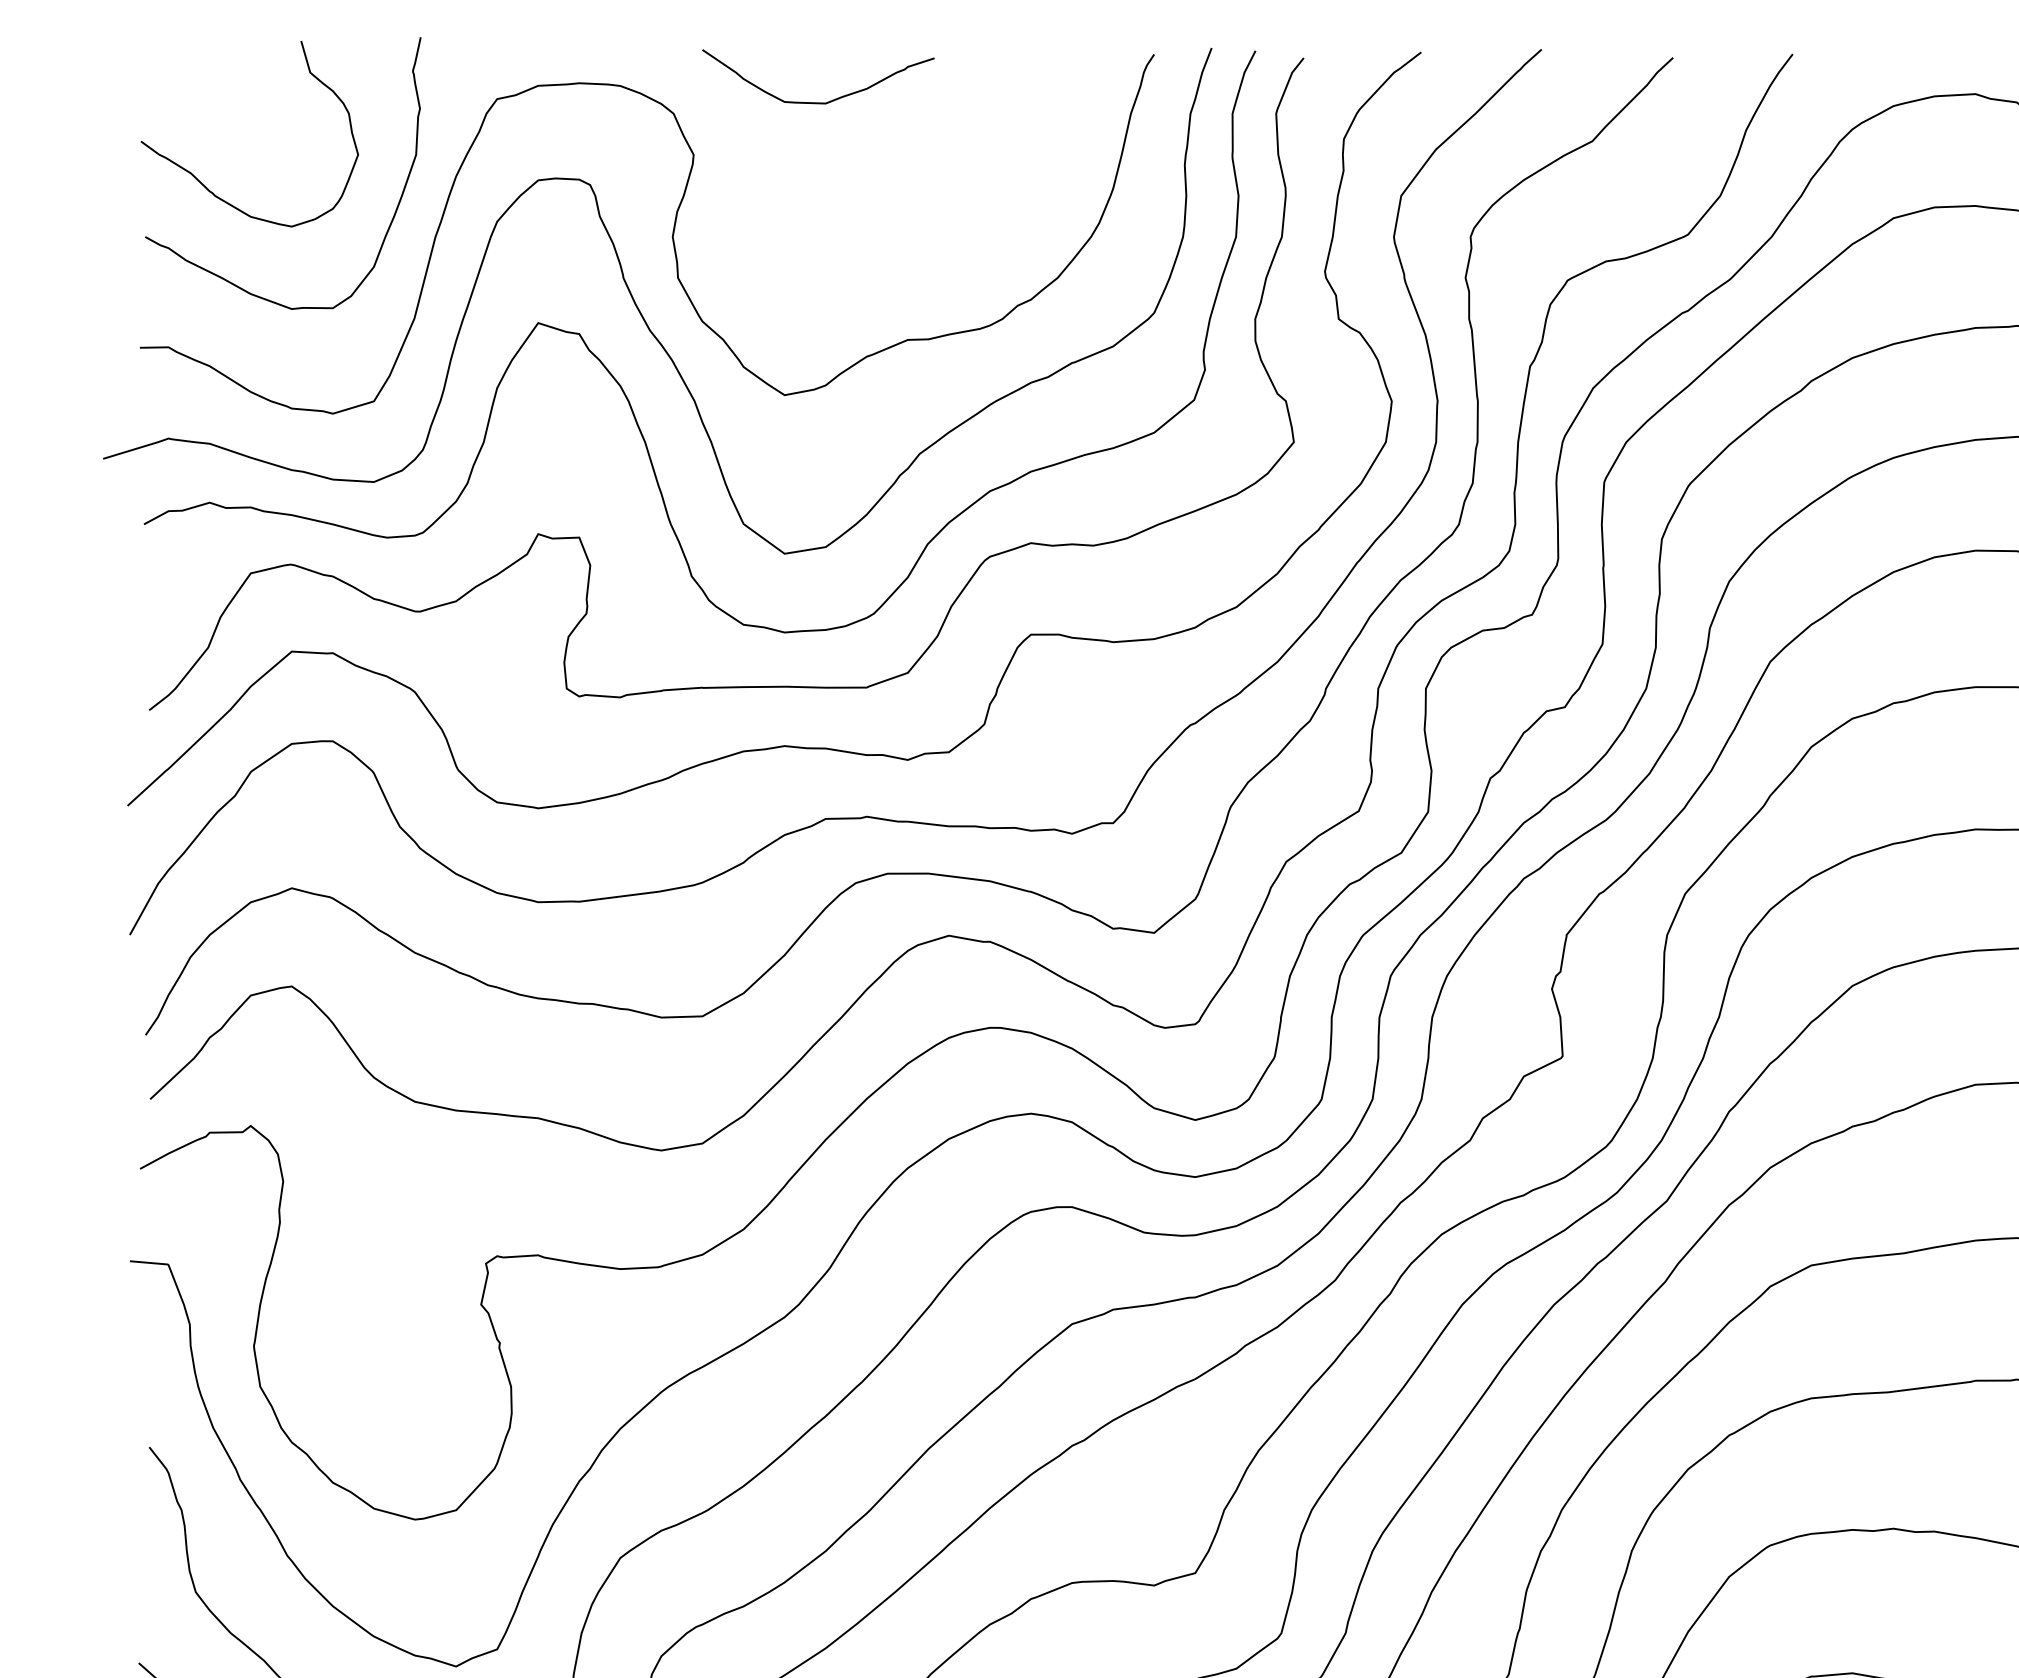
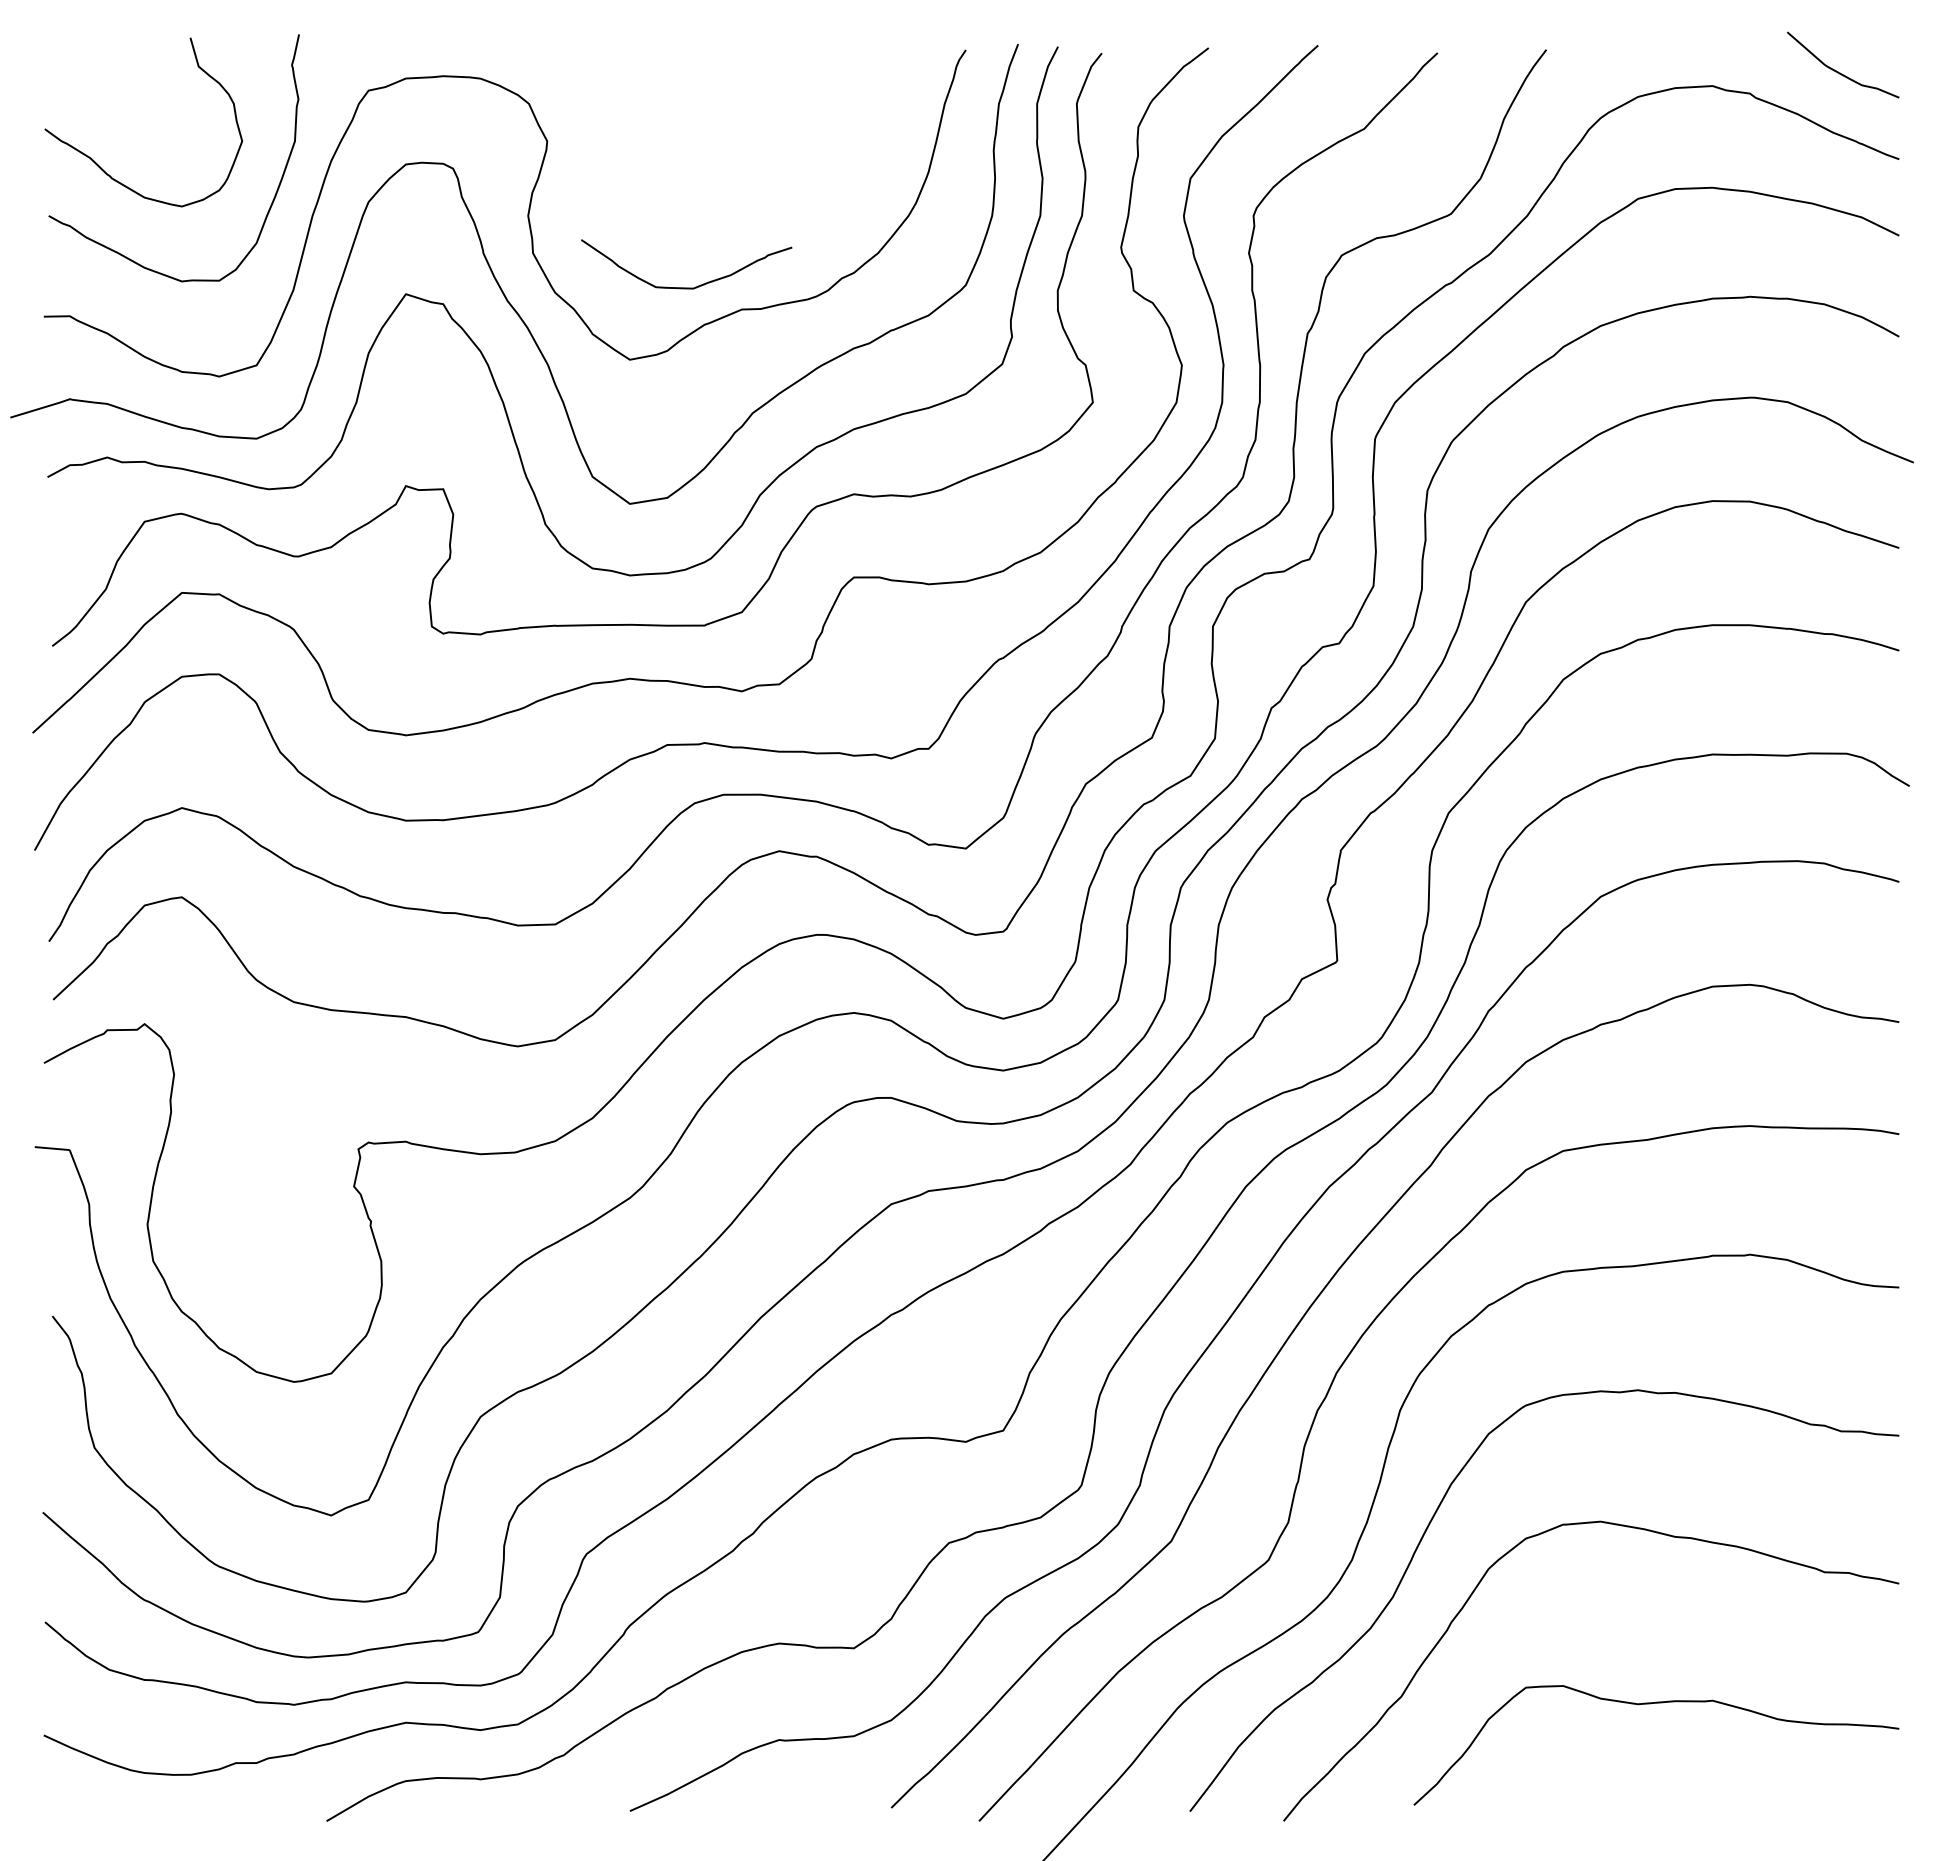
curve: (818, 102) -> (686, 287), moved

